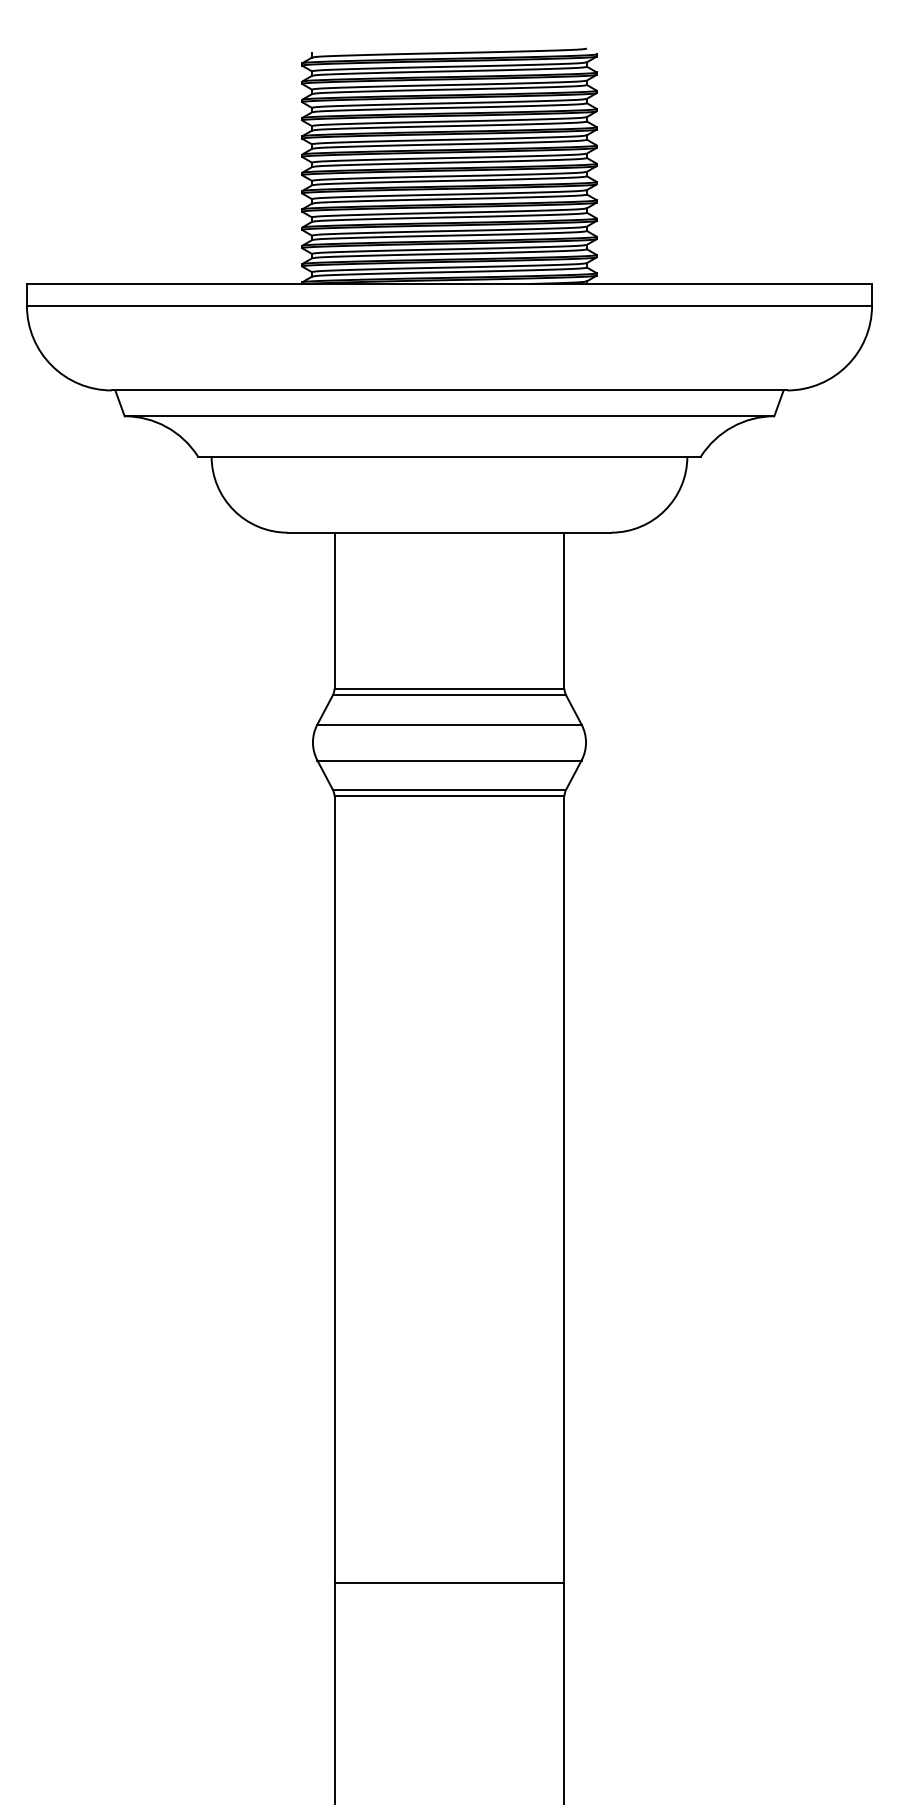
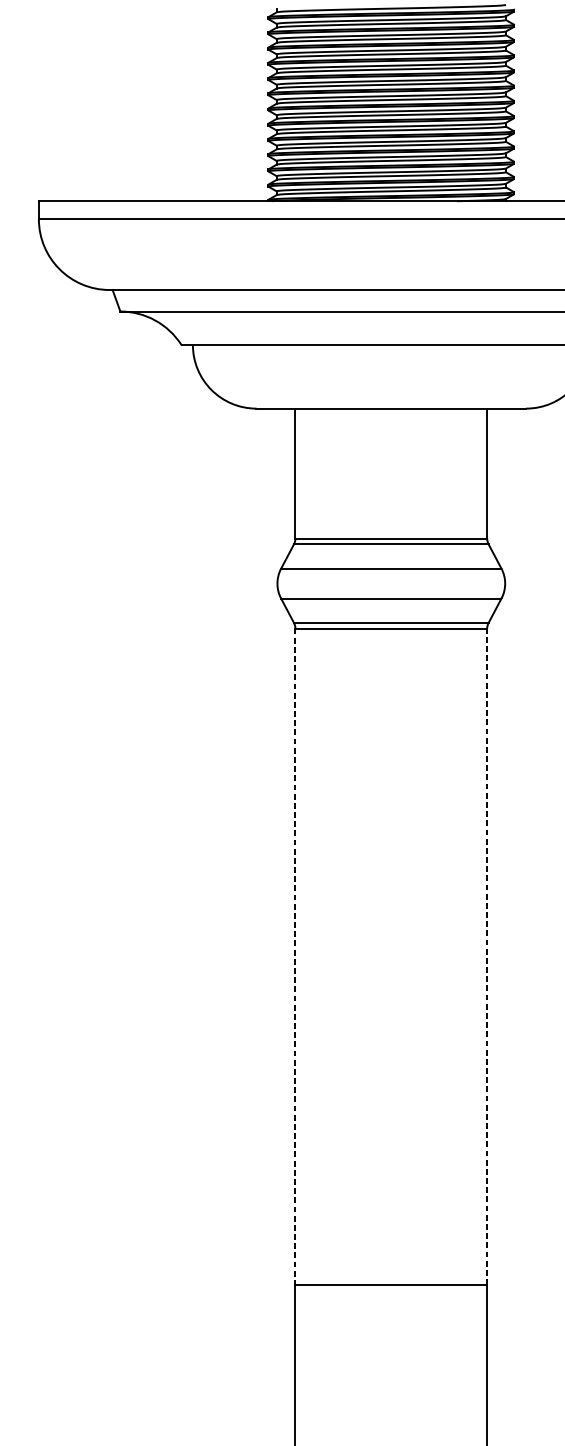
line: (564, 1189) -> (487, 956), solid -> dashed
line: (334, 1190) -> (295, 957), solid -> dashed

